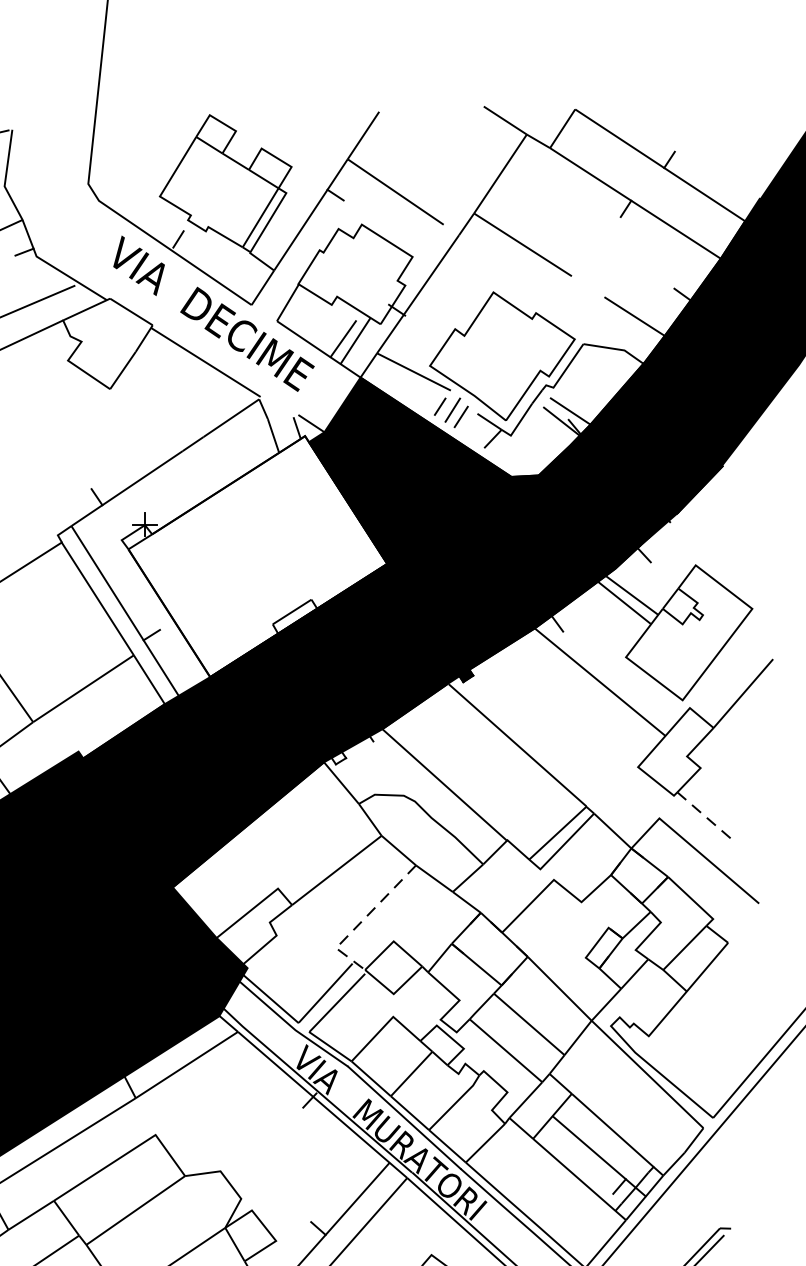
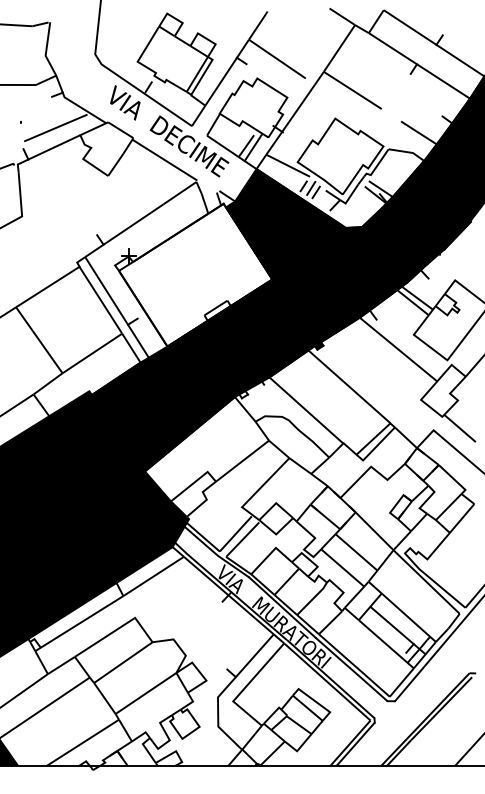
line: (704, 815) -> (460, 428), dashed -> solid
line: (362, 919) -> (257, 490), dashed -> solid

